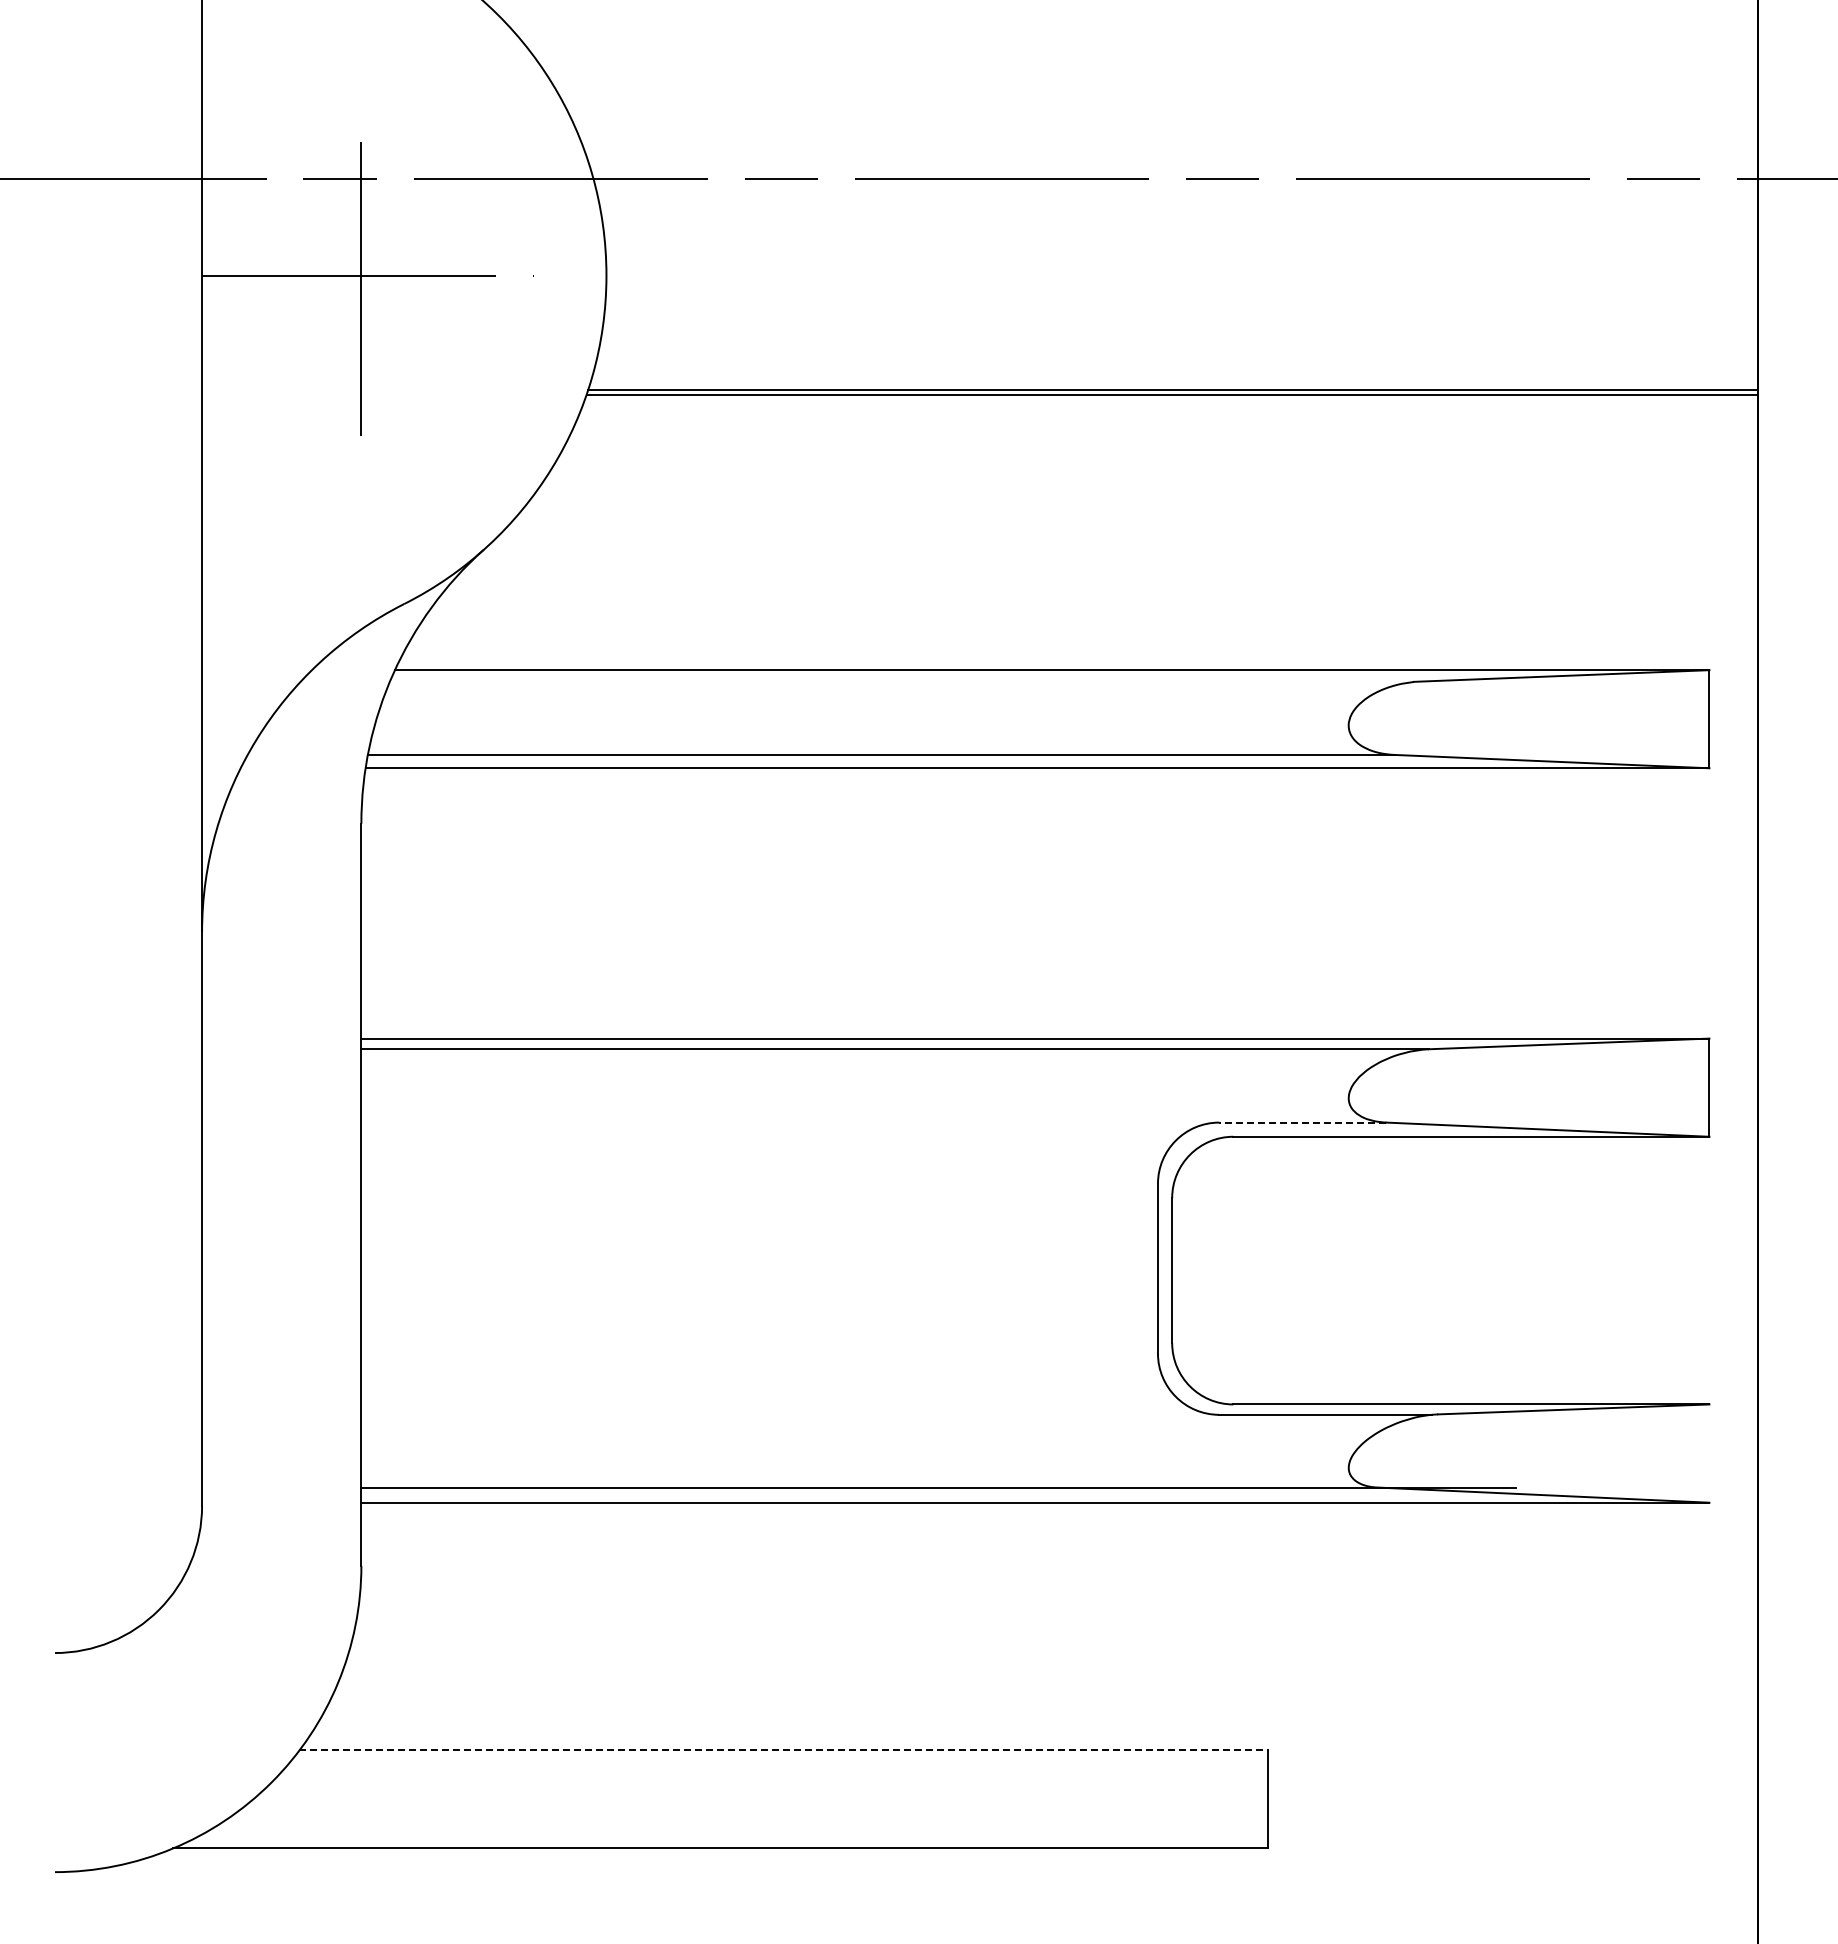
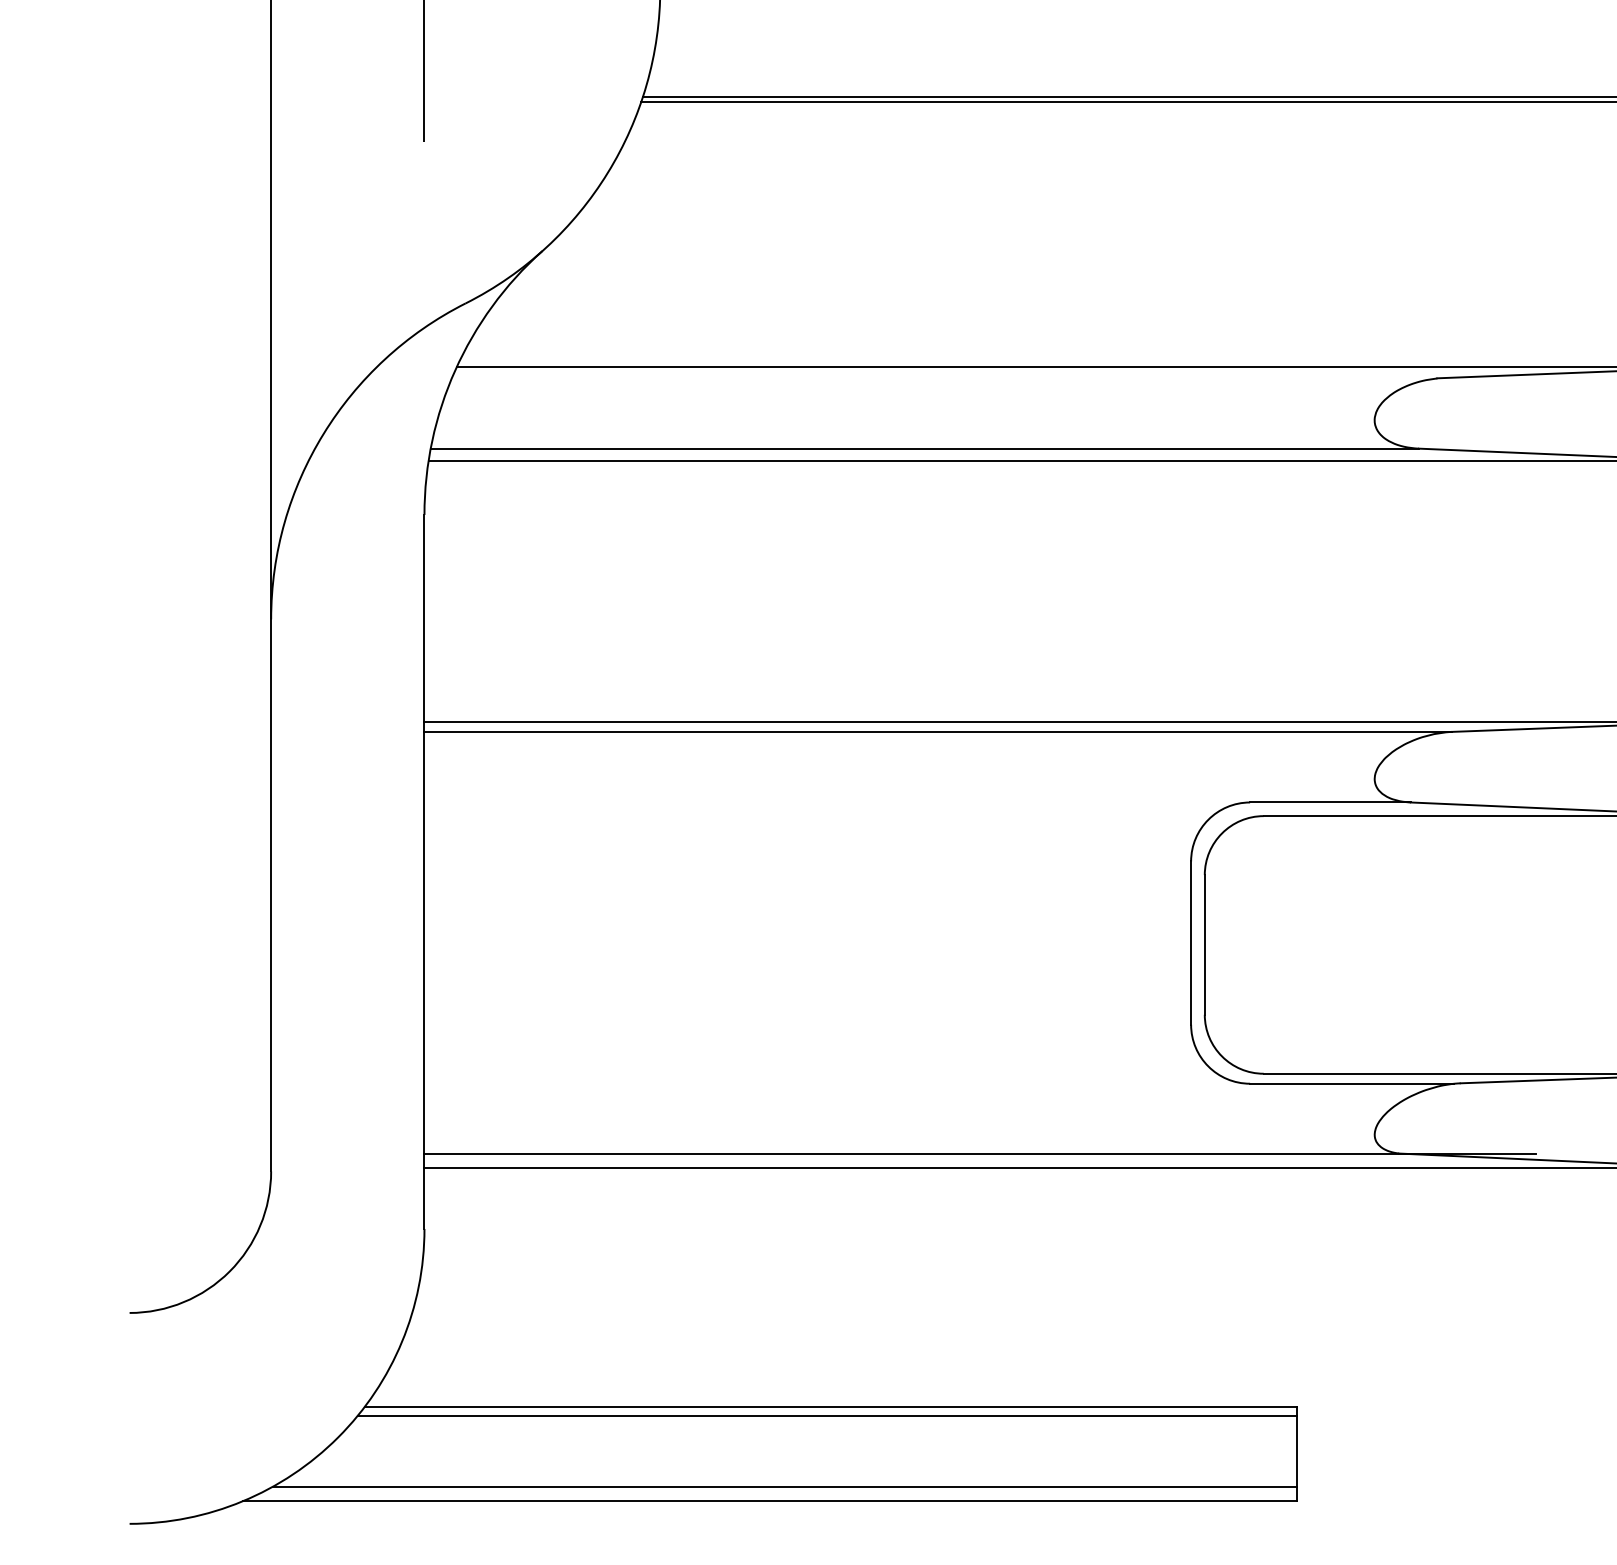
line: (1302, 1122) -> (1330, 802), dashed -> solid
line: (784, 1750) -> (831, 1406), dashed -> solid
line: (779, 1760) -> (826, 1416), added
line: (736, 1833) -> (785, 1486), added

